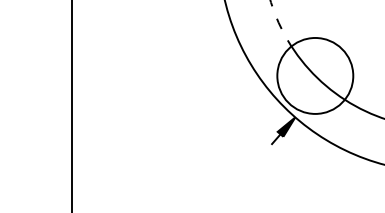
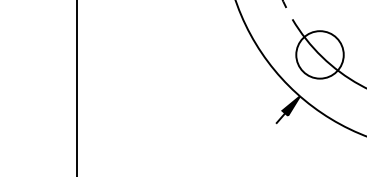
circle: (315, 75) -> (320, 54), size x0.62

